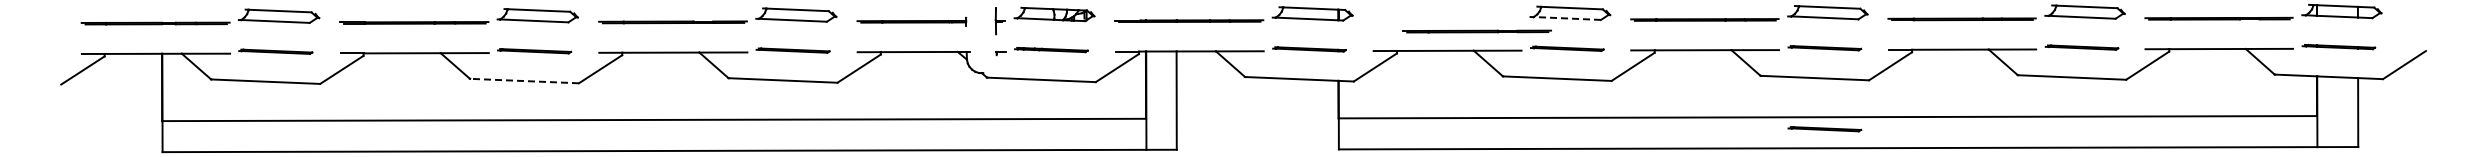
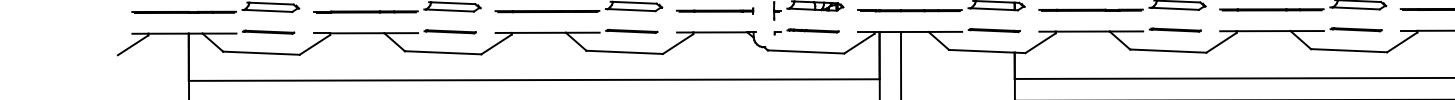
line: (1567, 18) -> (1175, 8), dashed -> solid
line: (1476, 31) -> (1090, 10), moved
line: (524, 81) -> (443, 53), dashed -> solid
line: (1824, 129) -> (1355, 86), removed

